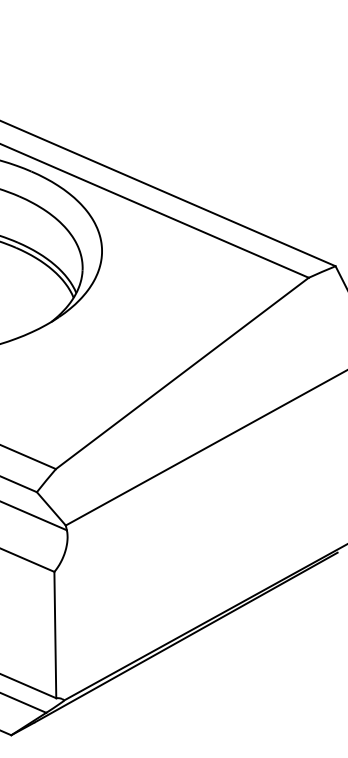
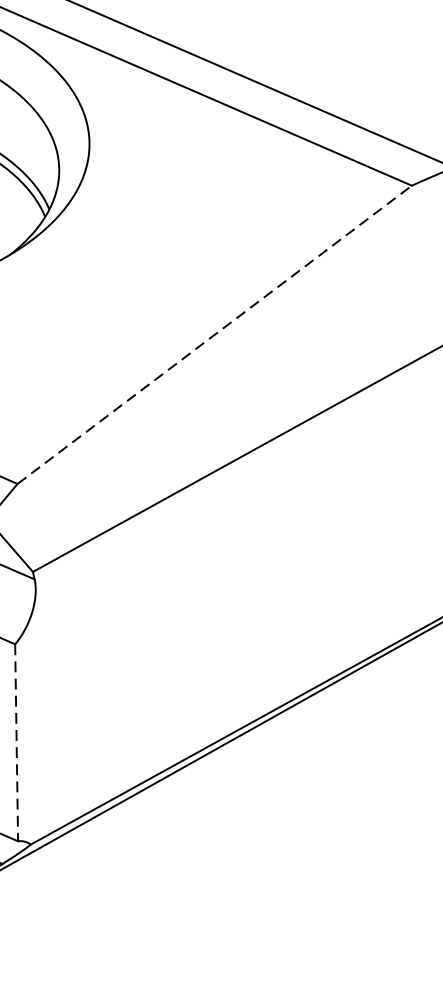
line: (182, 373) -> (214, 334), solid -> dashed
line: (55, 635) -> (16, 743), solid -> dashed

